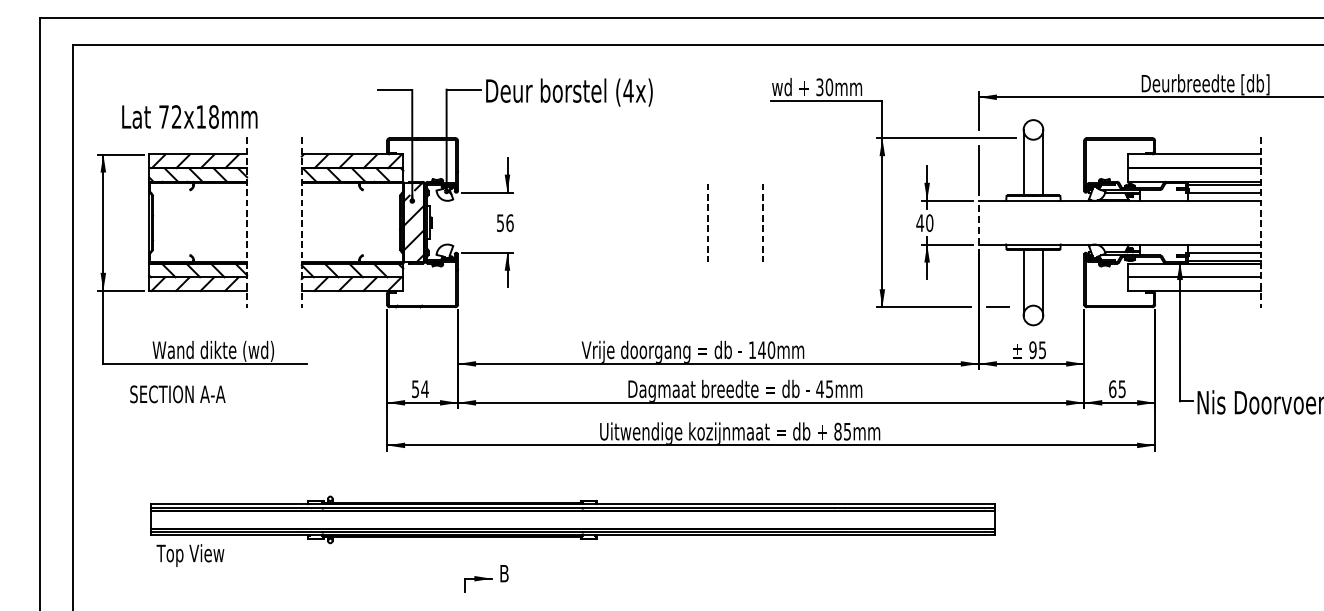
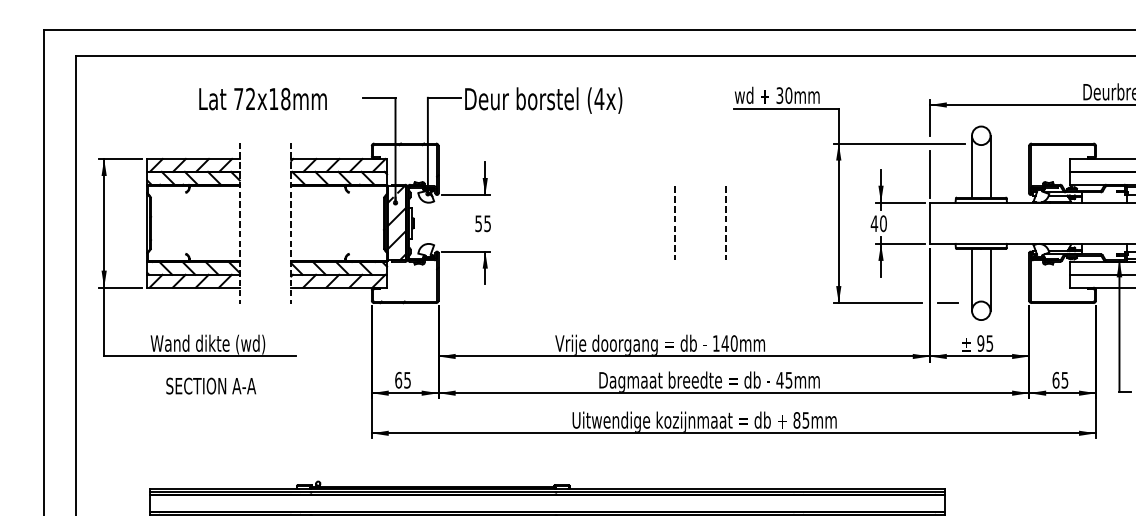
text: (189, 116) -> (262, 98), moved
text: (509, 222) -> (487, 223), 56 -> 55
line: (978, 222) -> (929, 223), dashed -> solid
text: (420, 389) -> (403, 380), 54 -> 65
text: (177, 394) -> (210, 386), moved

